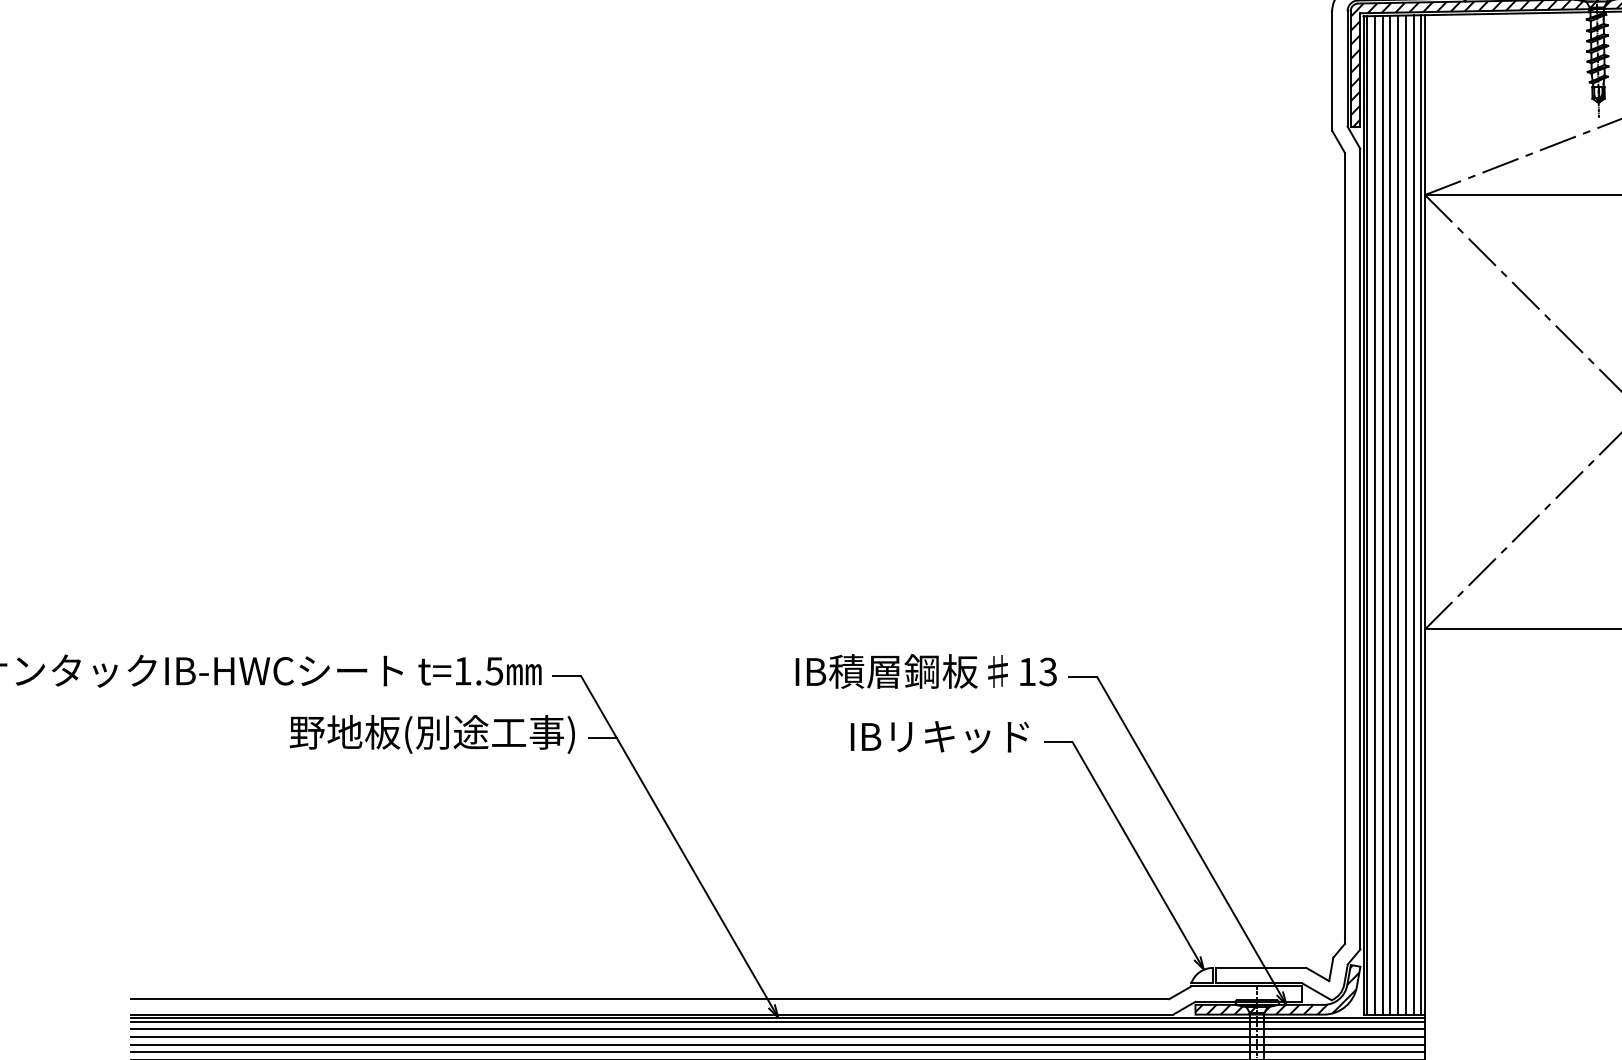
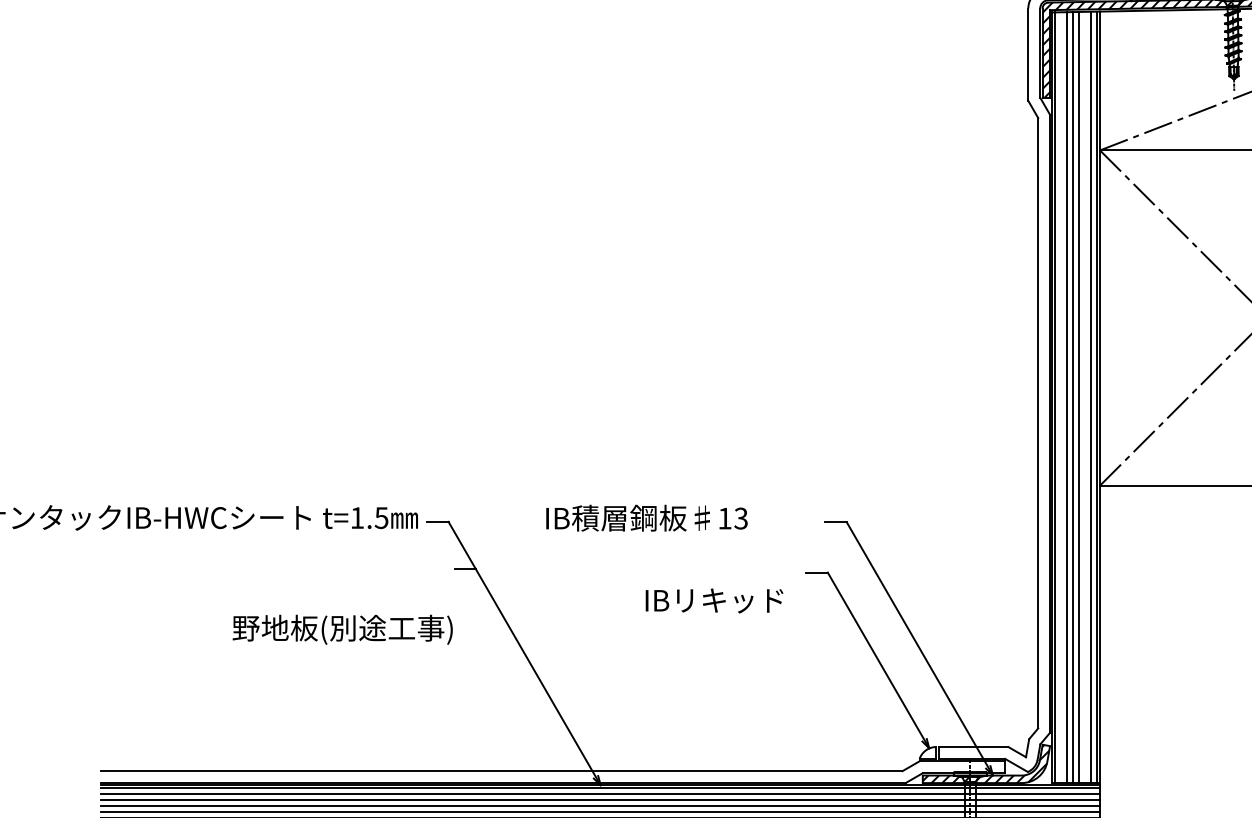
line: (1375, 515) -> (1061, 397), removed
line: (1406, 515) -> (1085, 397), removed
text: (925, 670) -> (646, 517), moved
text: (432, 734) -> (342, 629), moved
text: (939, 736) -> (714, 600), moved

